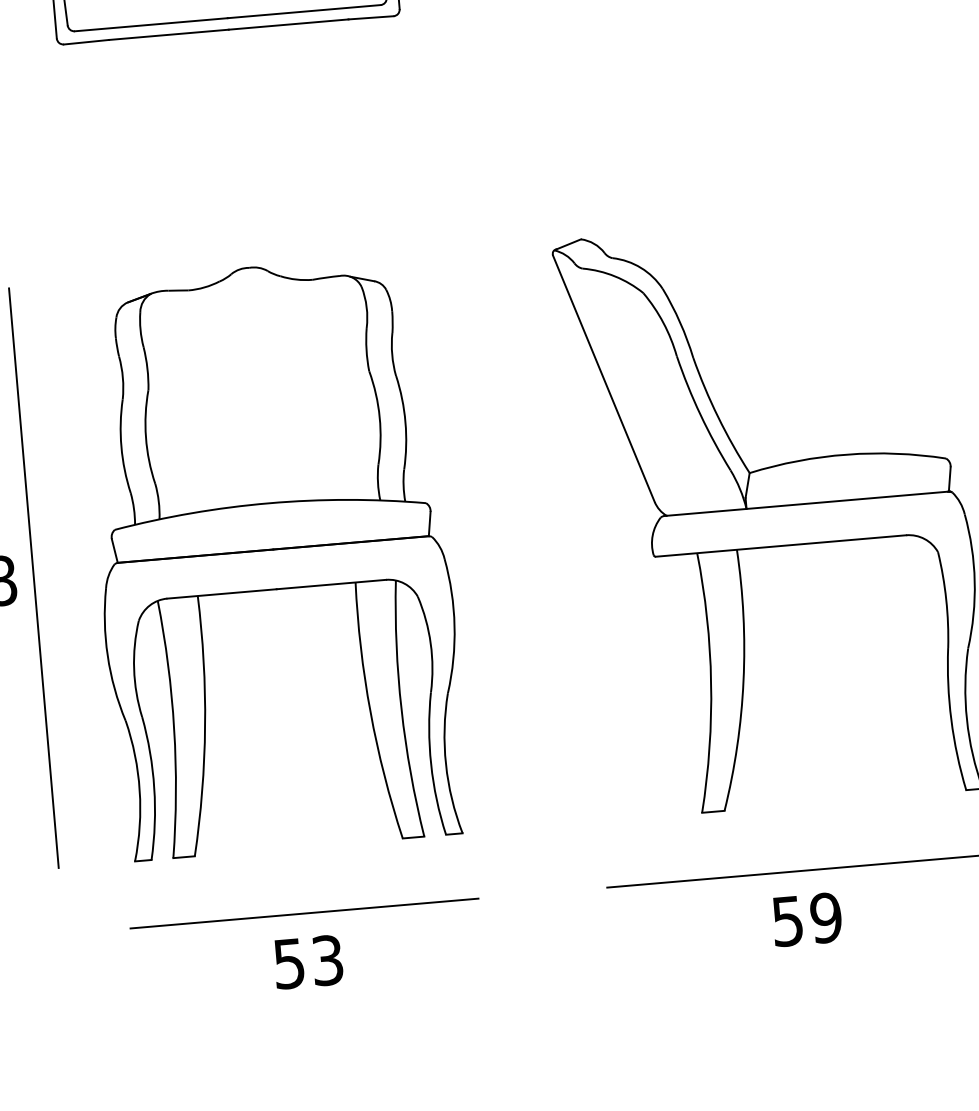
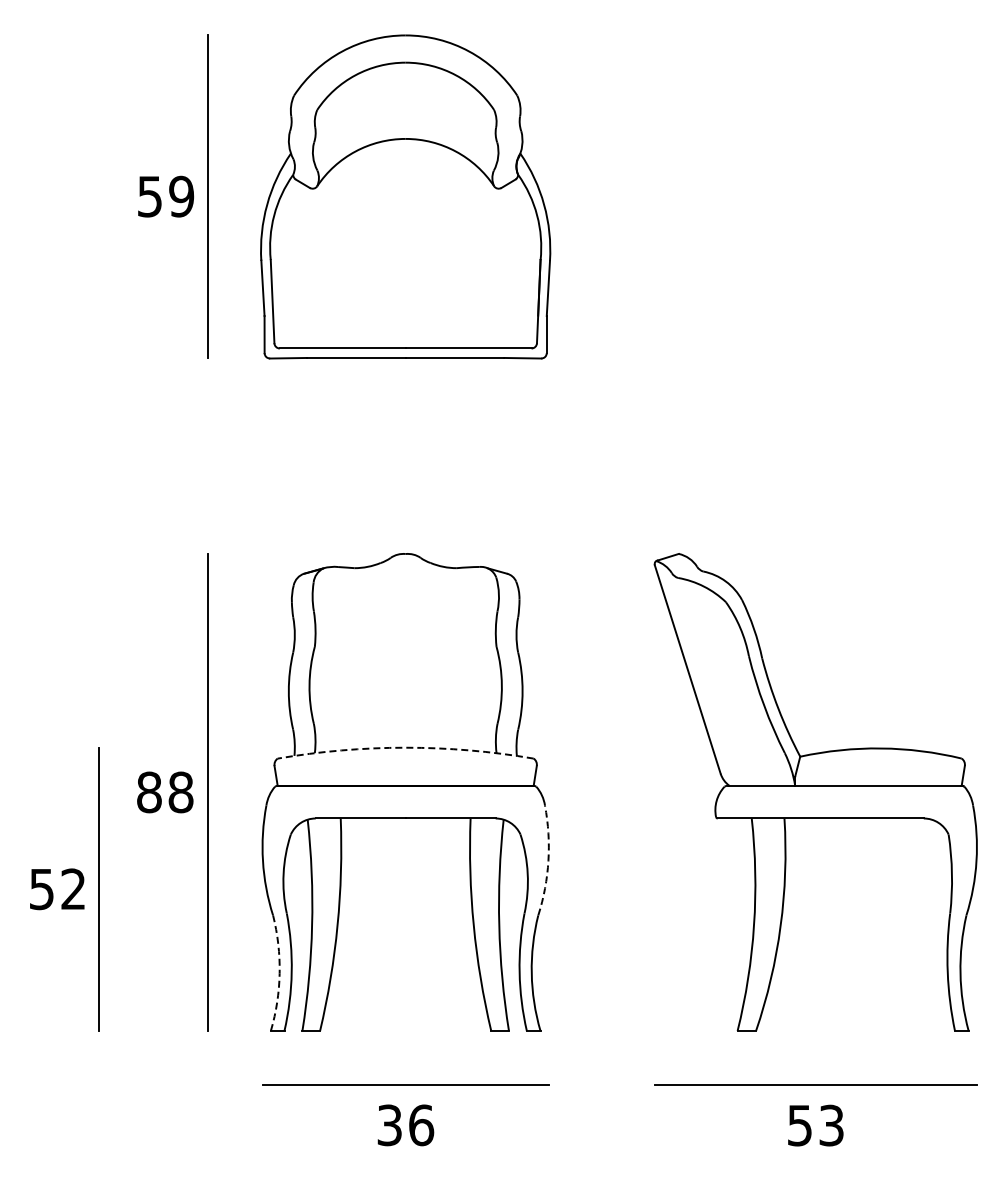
arc: (269, 503) -> (405, 747), solid -> dashed
arc: (454, 625) -> (548, 860), solid -> dashed
arc: (139, 790) -> (279, 973), solid -> dashed
text: (826, 917) -> (831, 1125), 59 -> 53
text: (309, 962) -> (406, 1125), 53 -> 36

